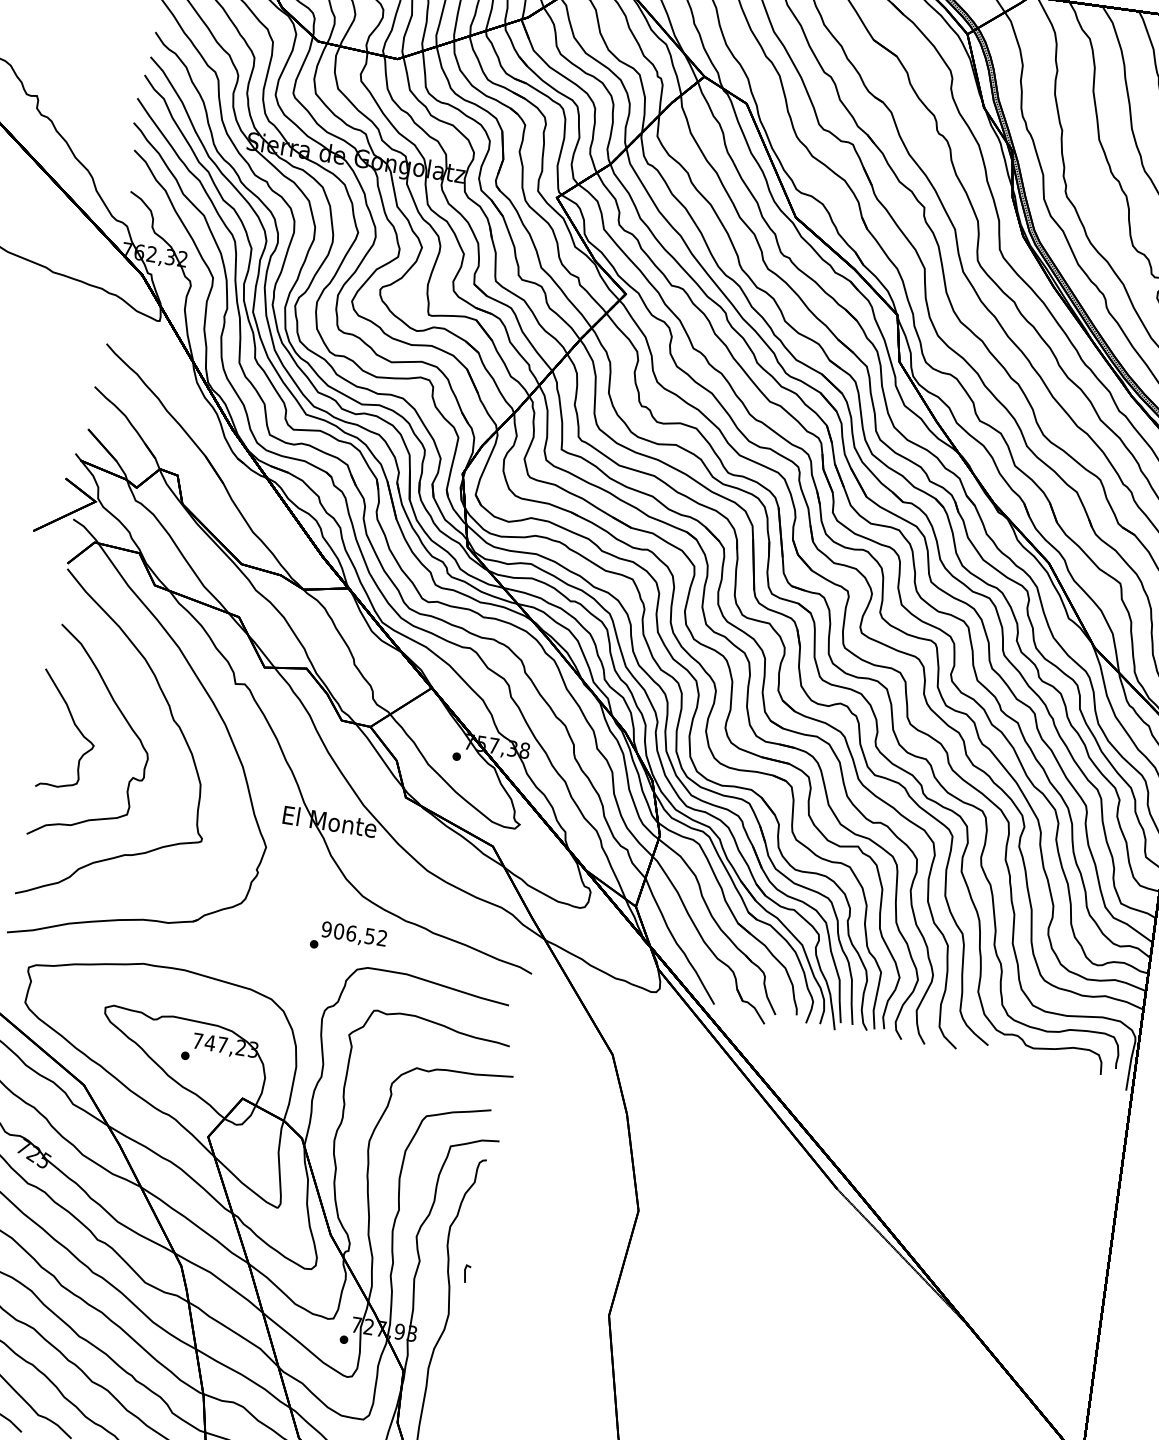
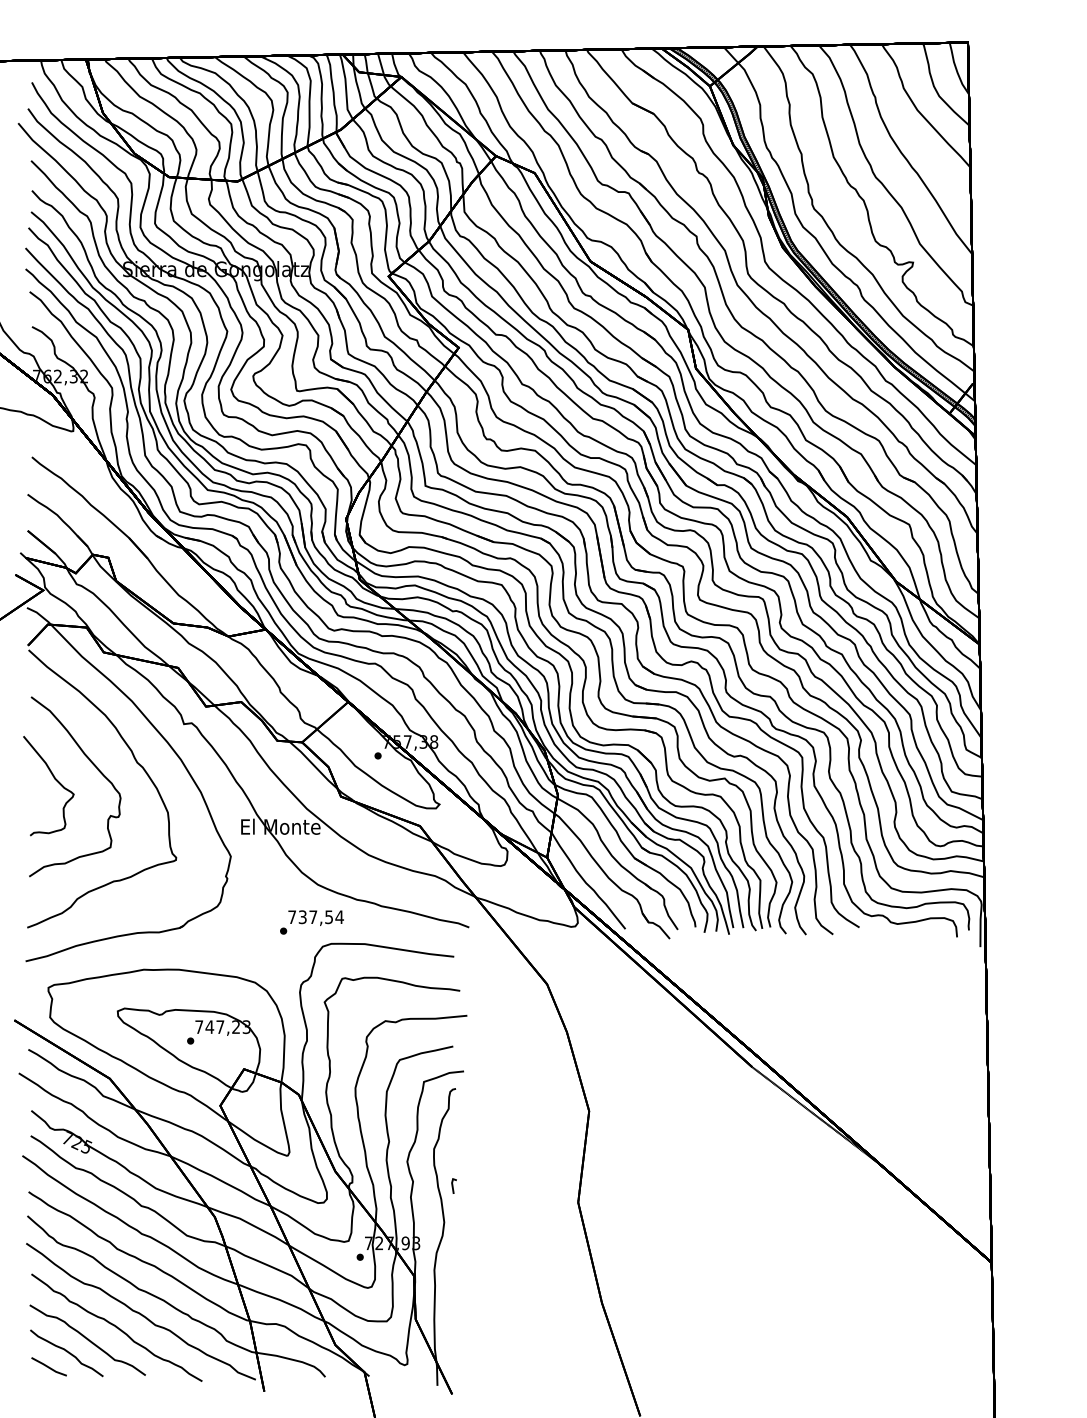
text: (353, 934) -> (315, 917), 906,52 -> 737,54

